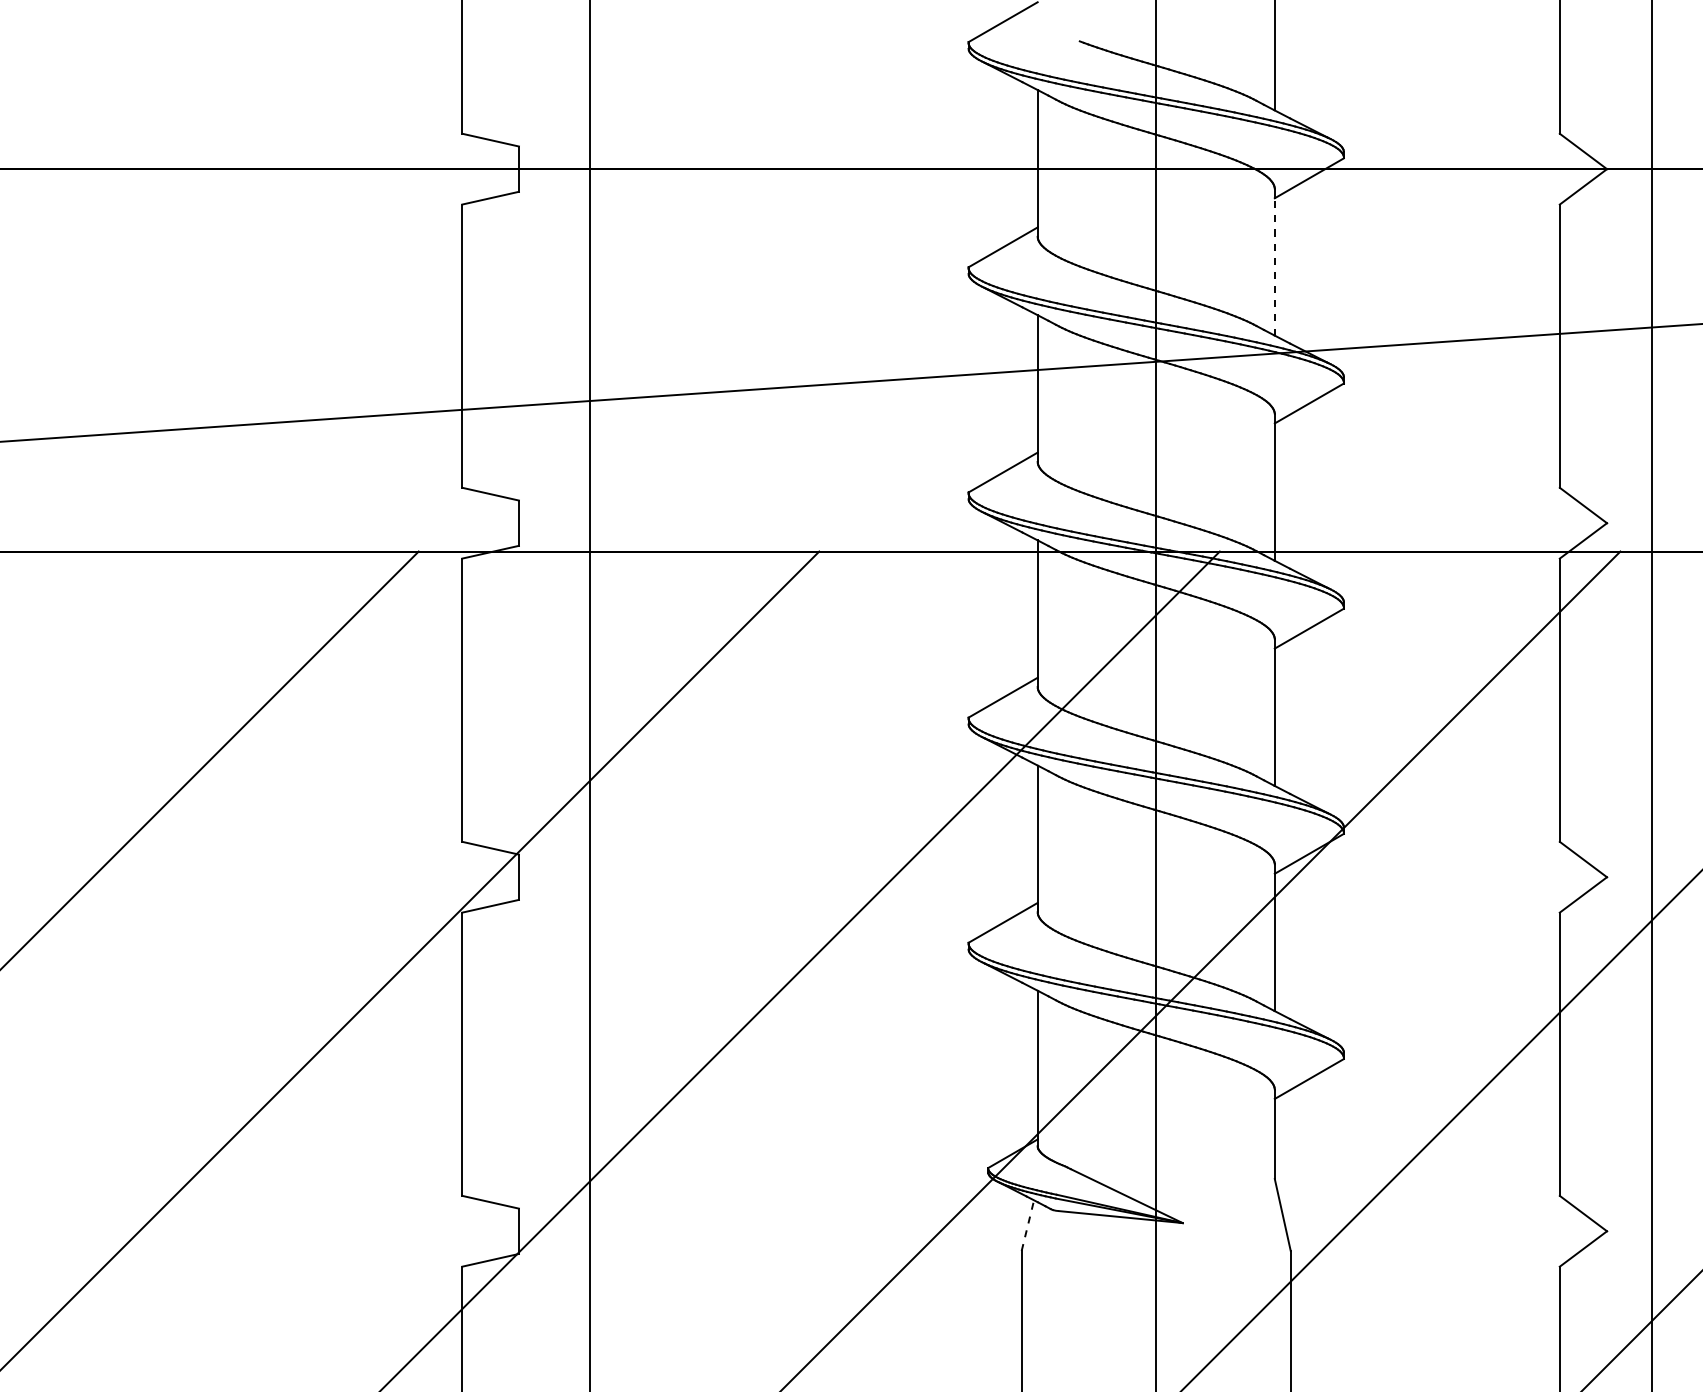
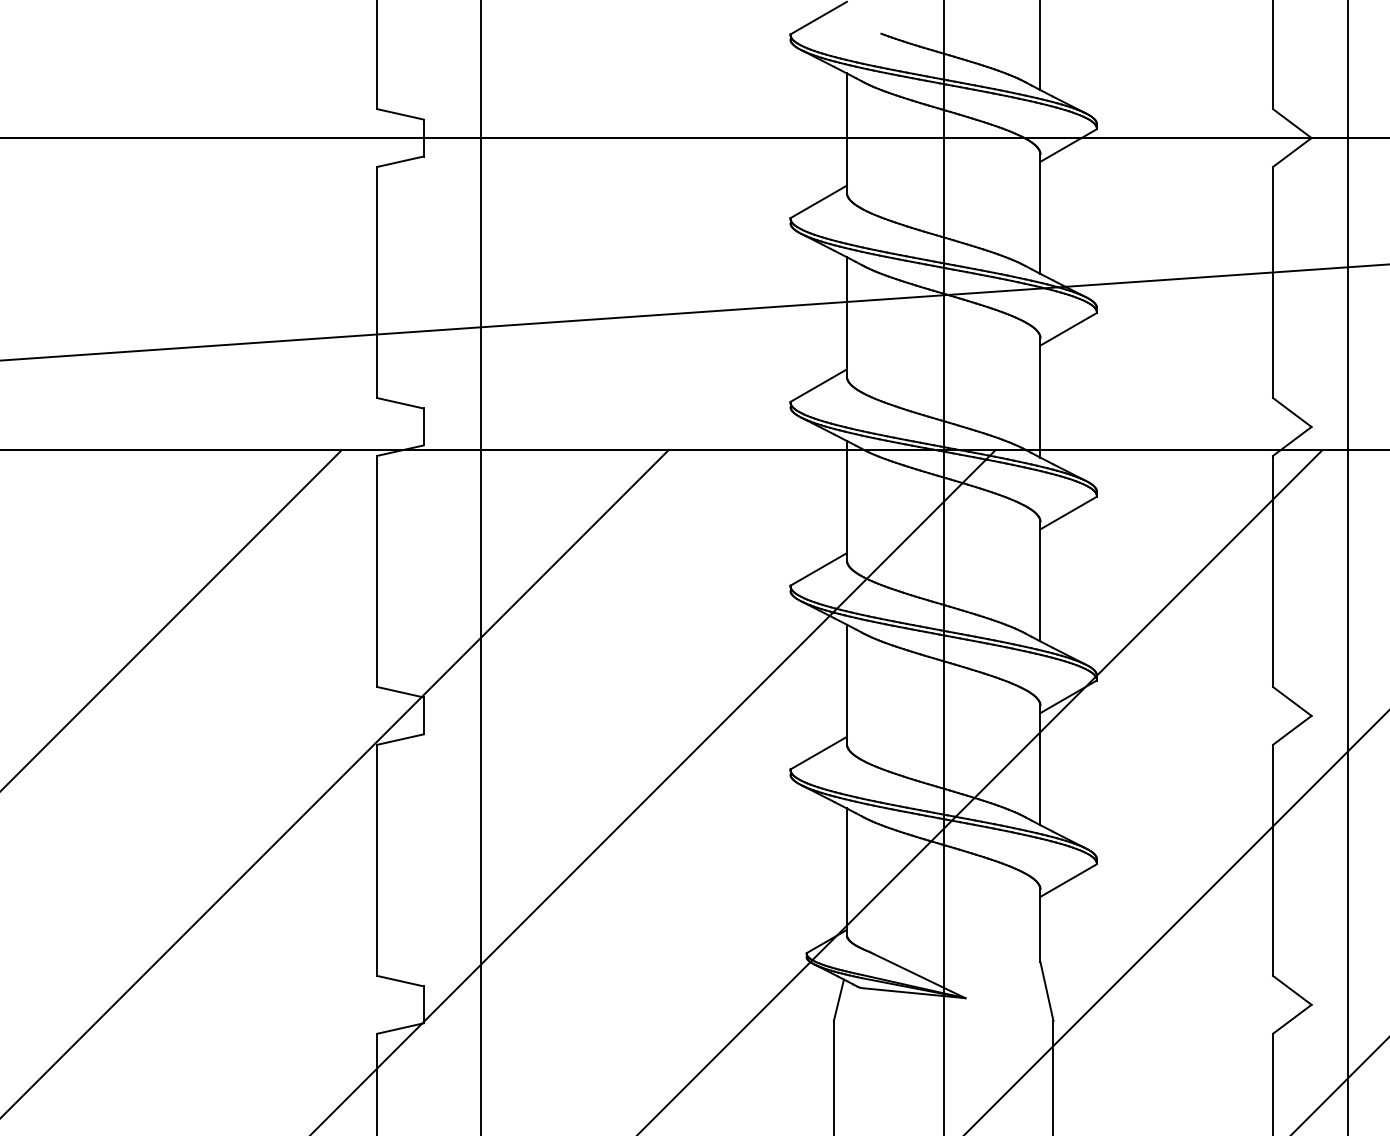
line: (1274, 266) -> (1040, 217), dashed -> solid
line: (1027, 1225) -> (838, 1000), dashed -> solid

